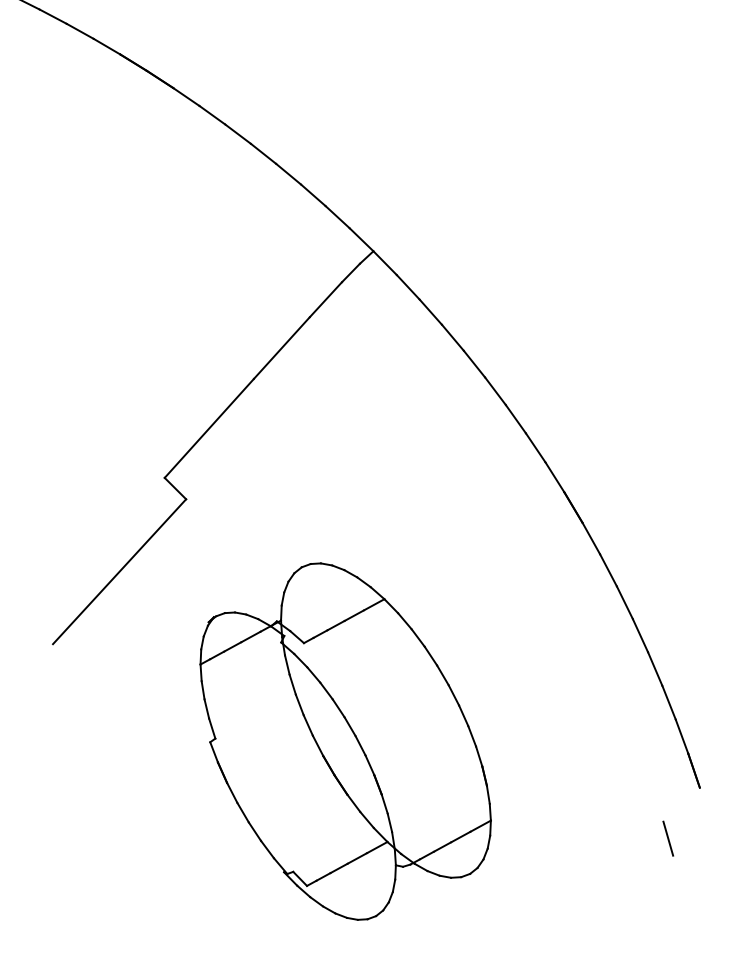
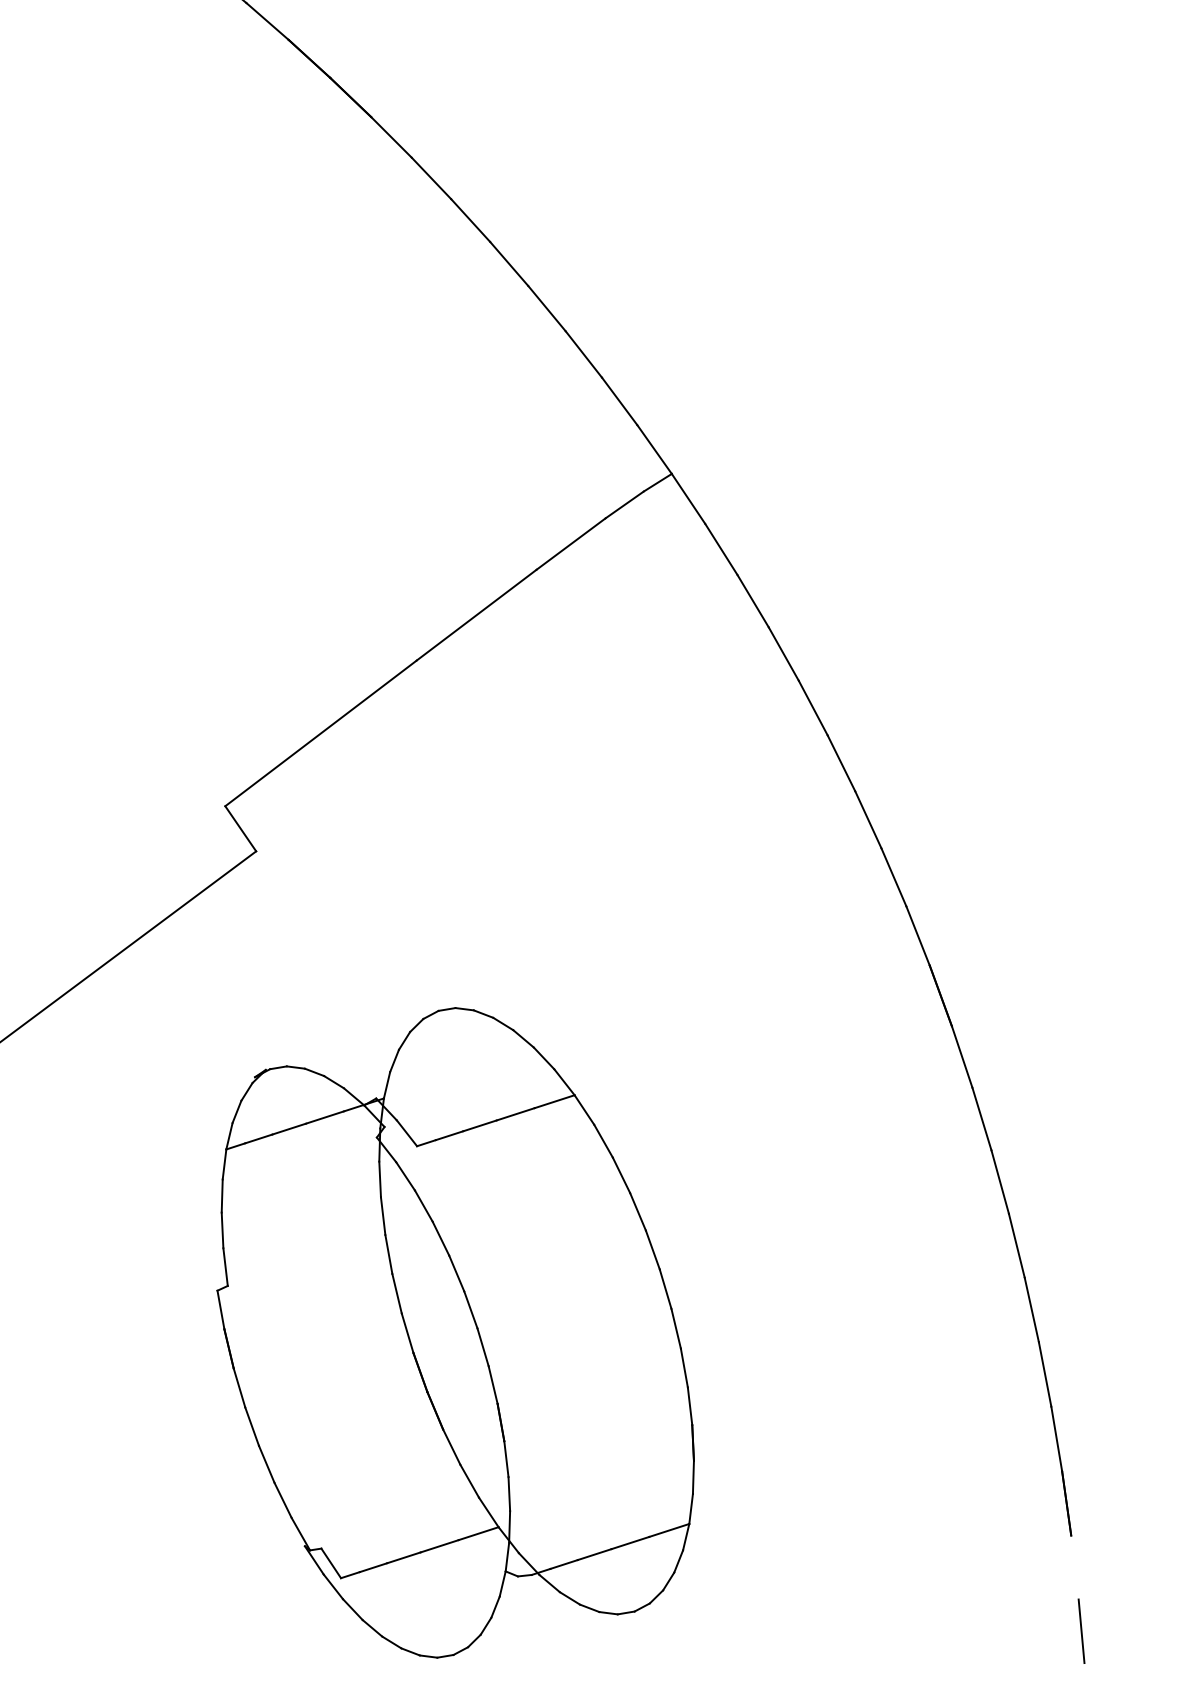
line: (667, 838) -> (1080, 1630), moved

